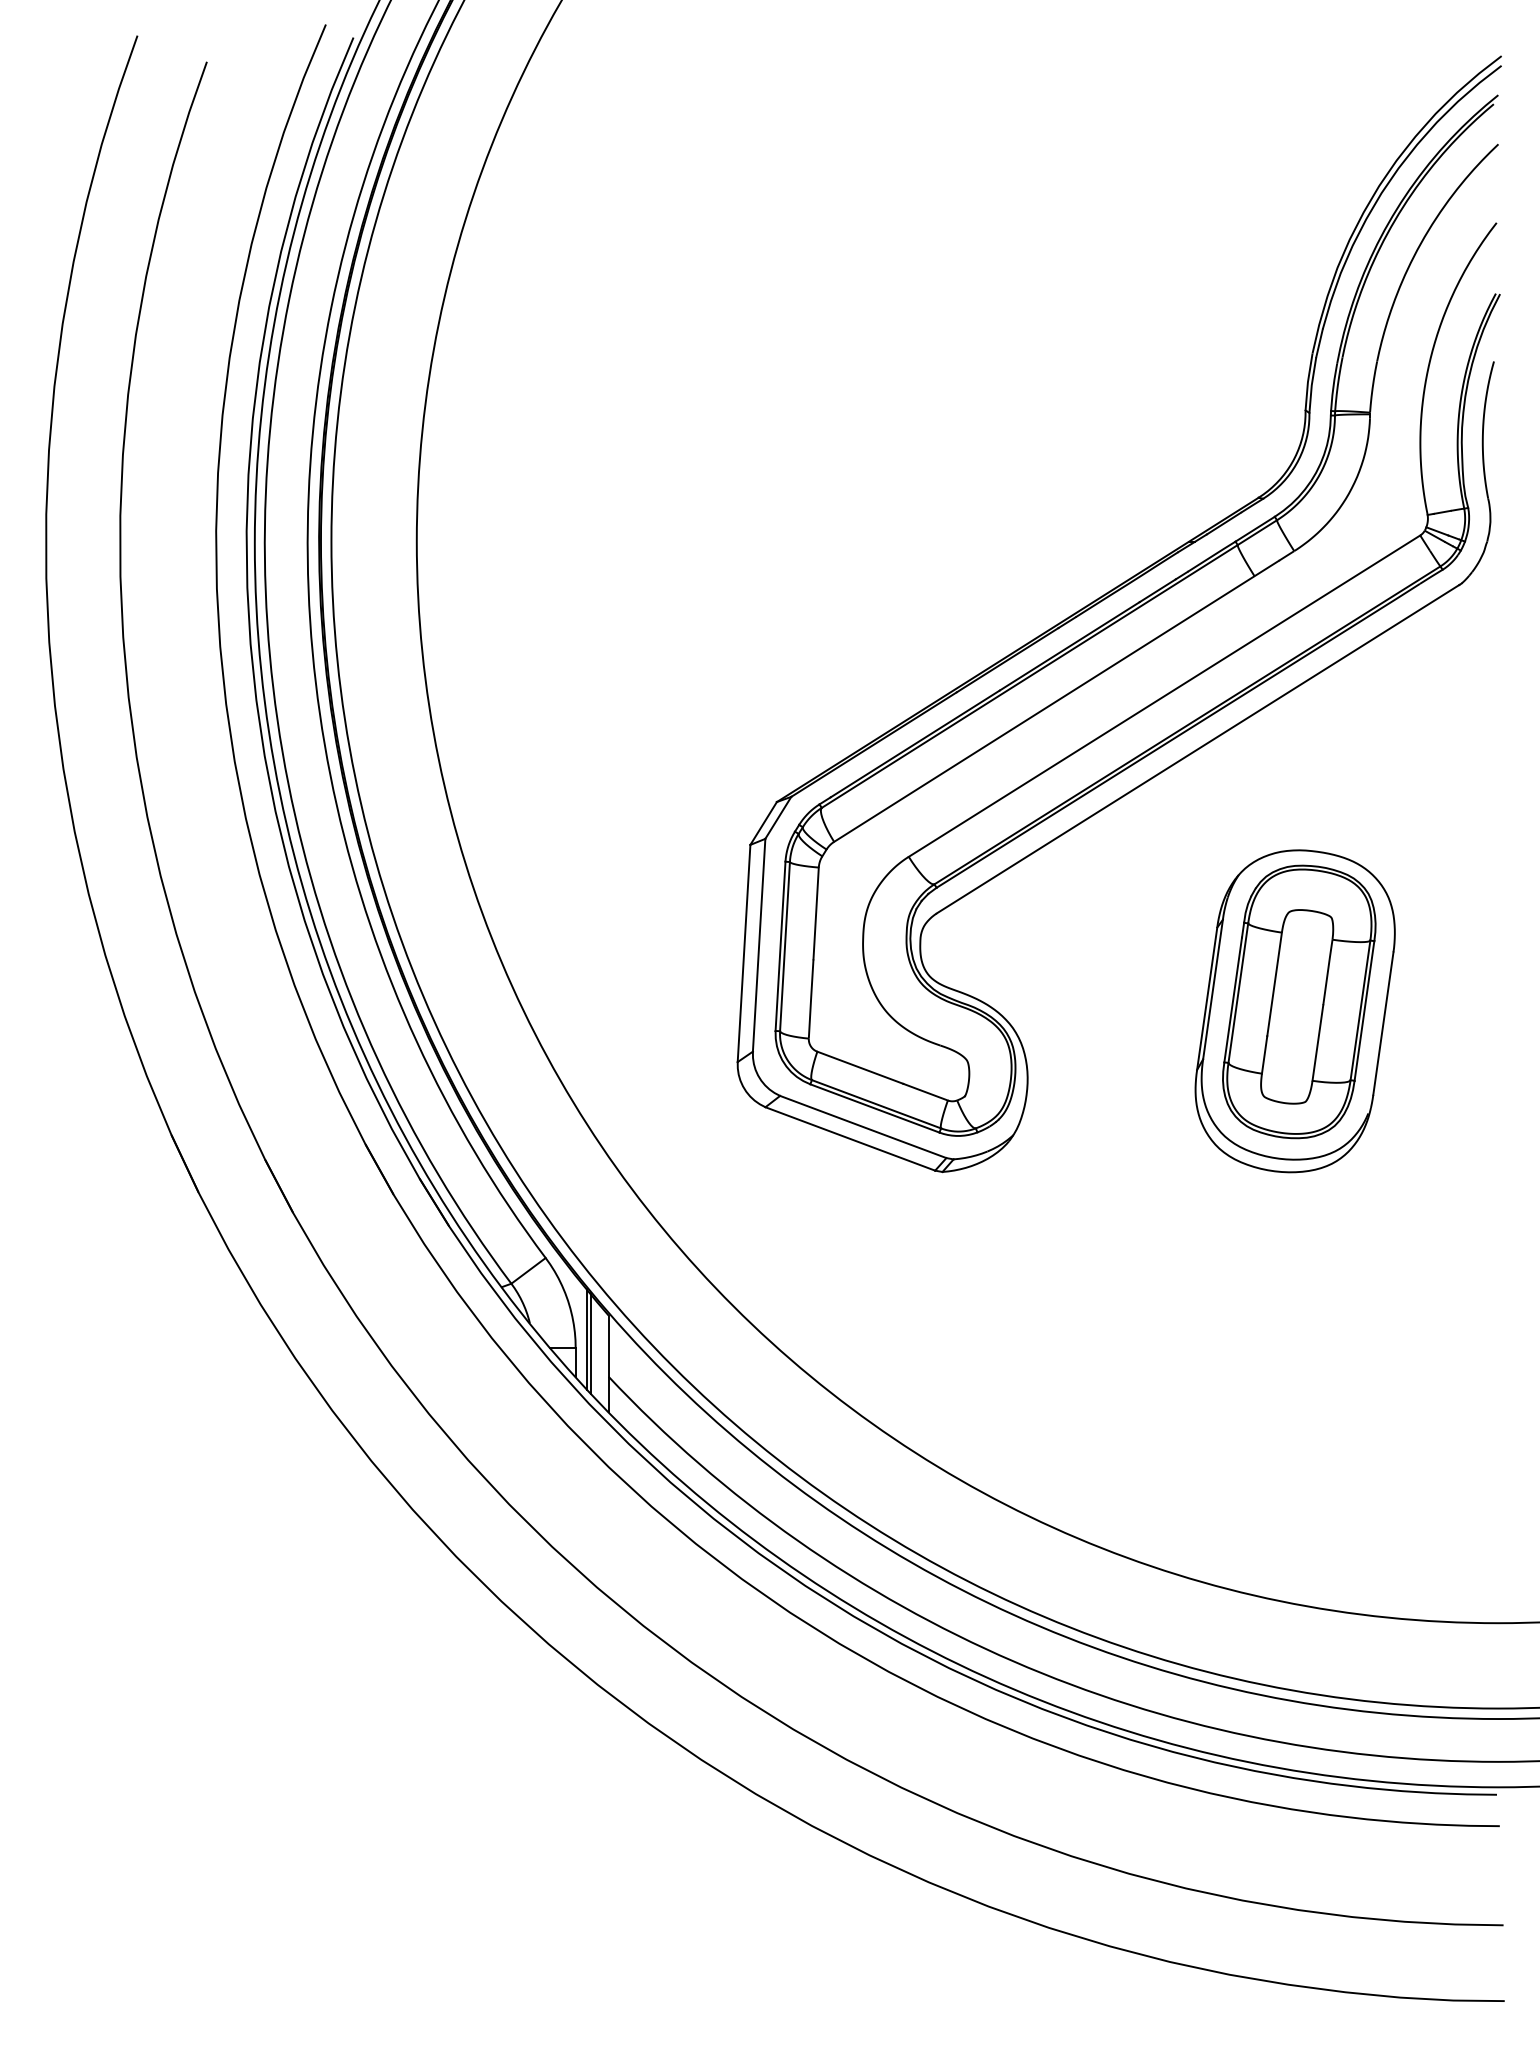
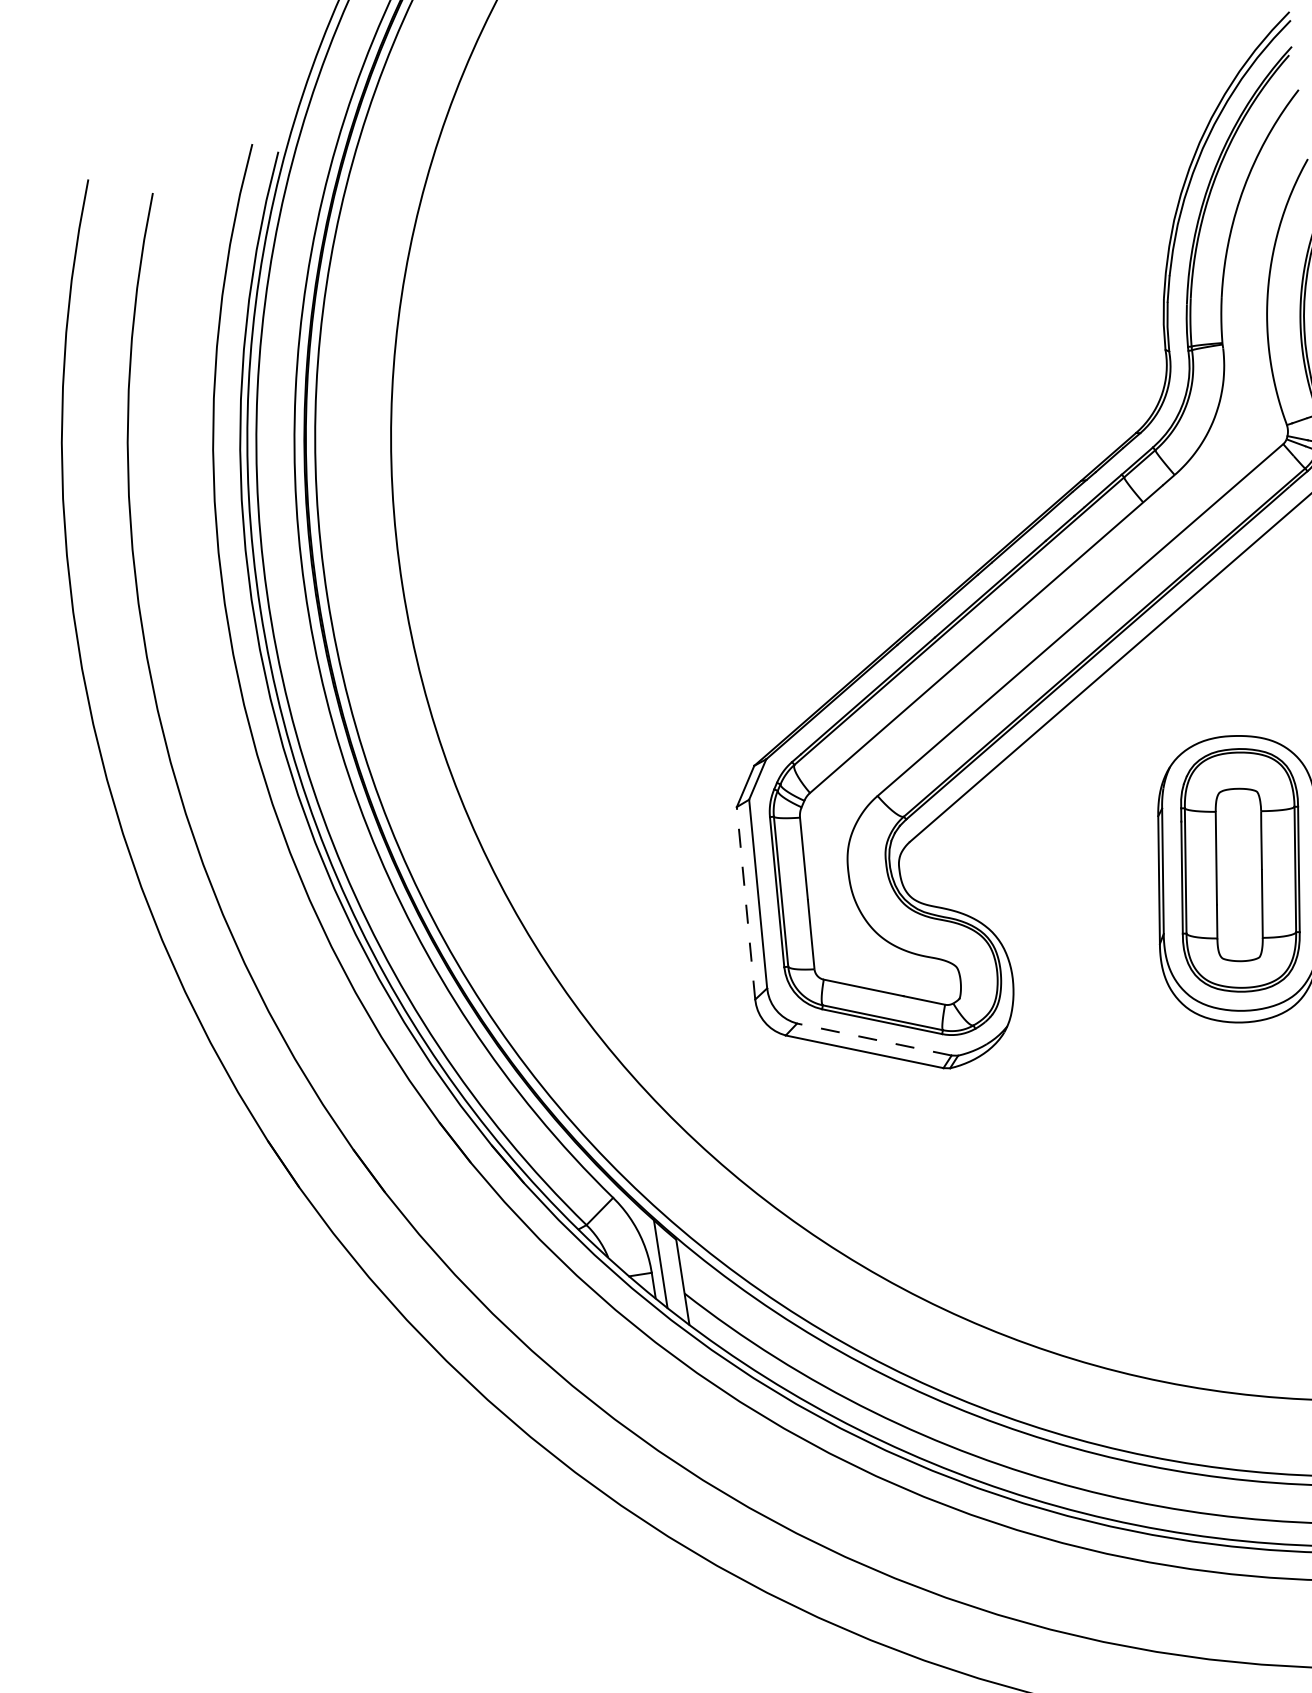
line: (744, 953) -> (746, 903), solid -> dashed
line: (863, 1127) -> (874, 1039), solid -> dashed
line: (590, 1343) -> (664, 1266), removed

